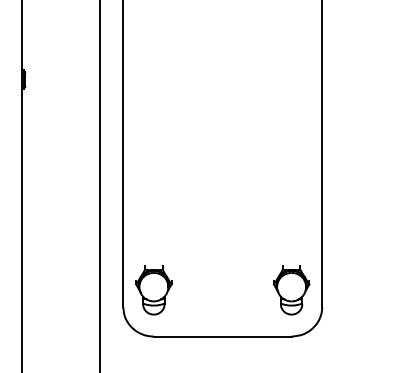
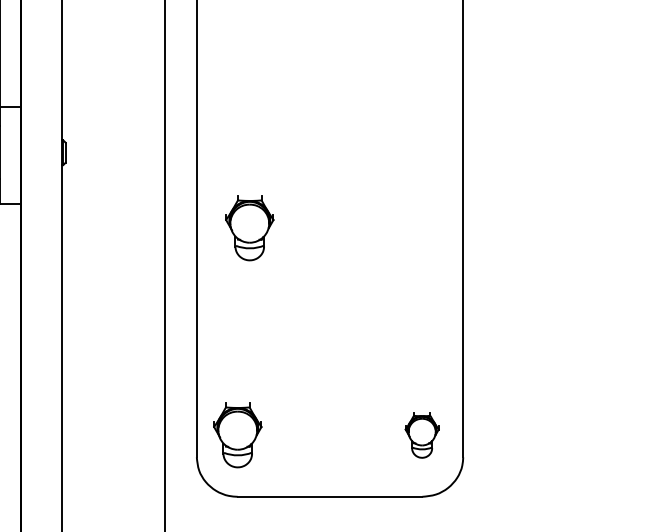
part: (162, 136) -> (249, 228), added
part: (291, 290) -> (421, 435), size x0.7

